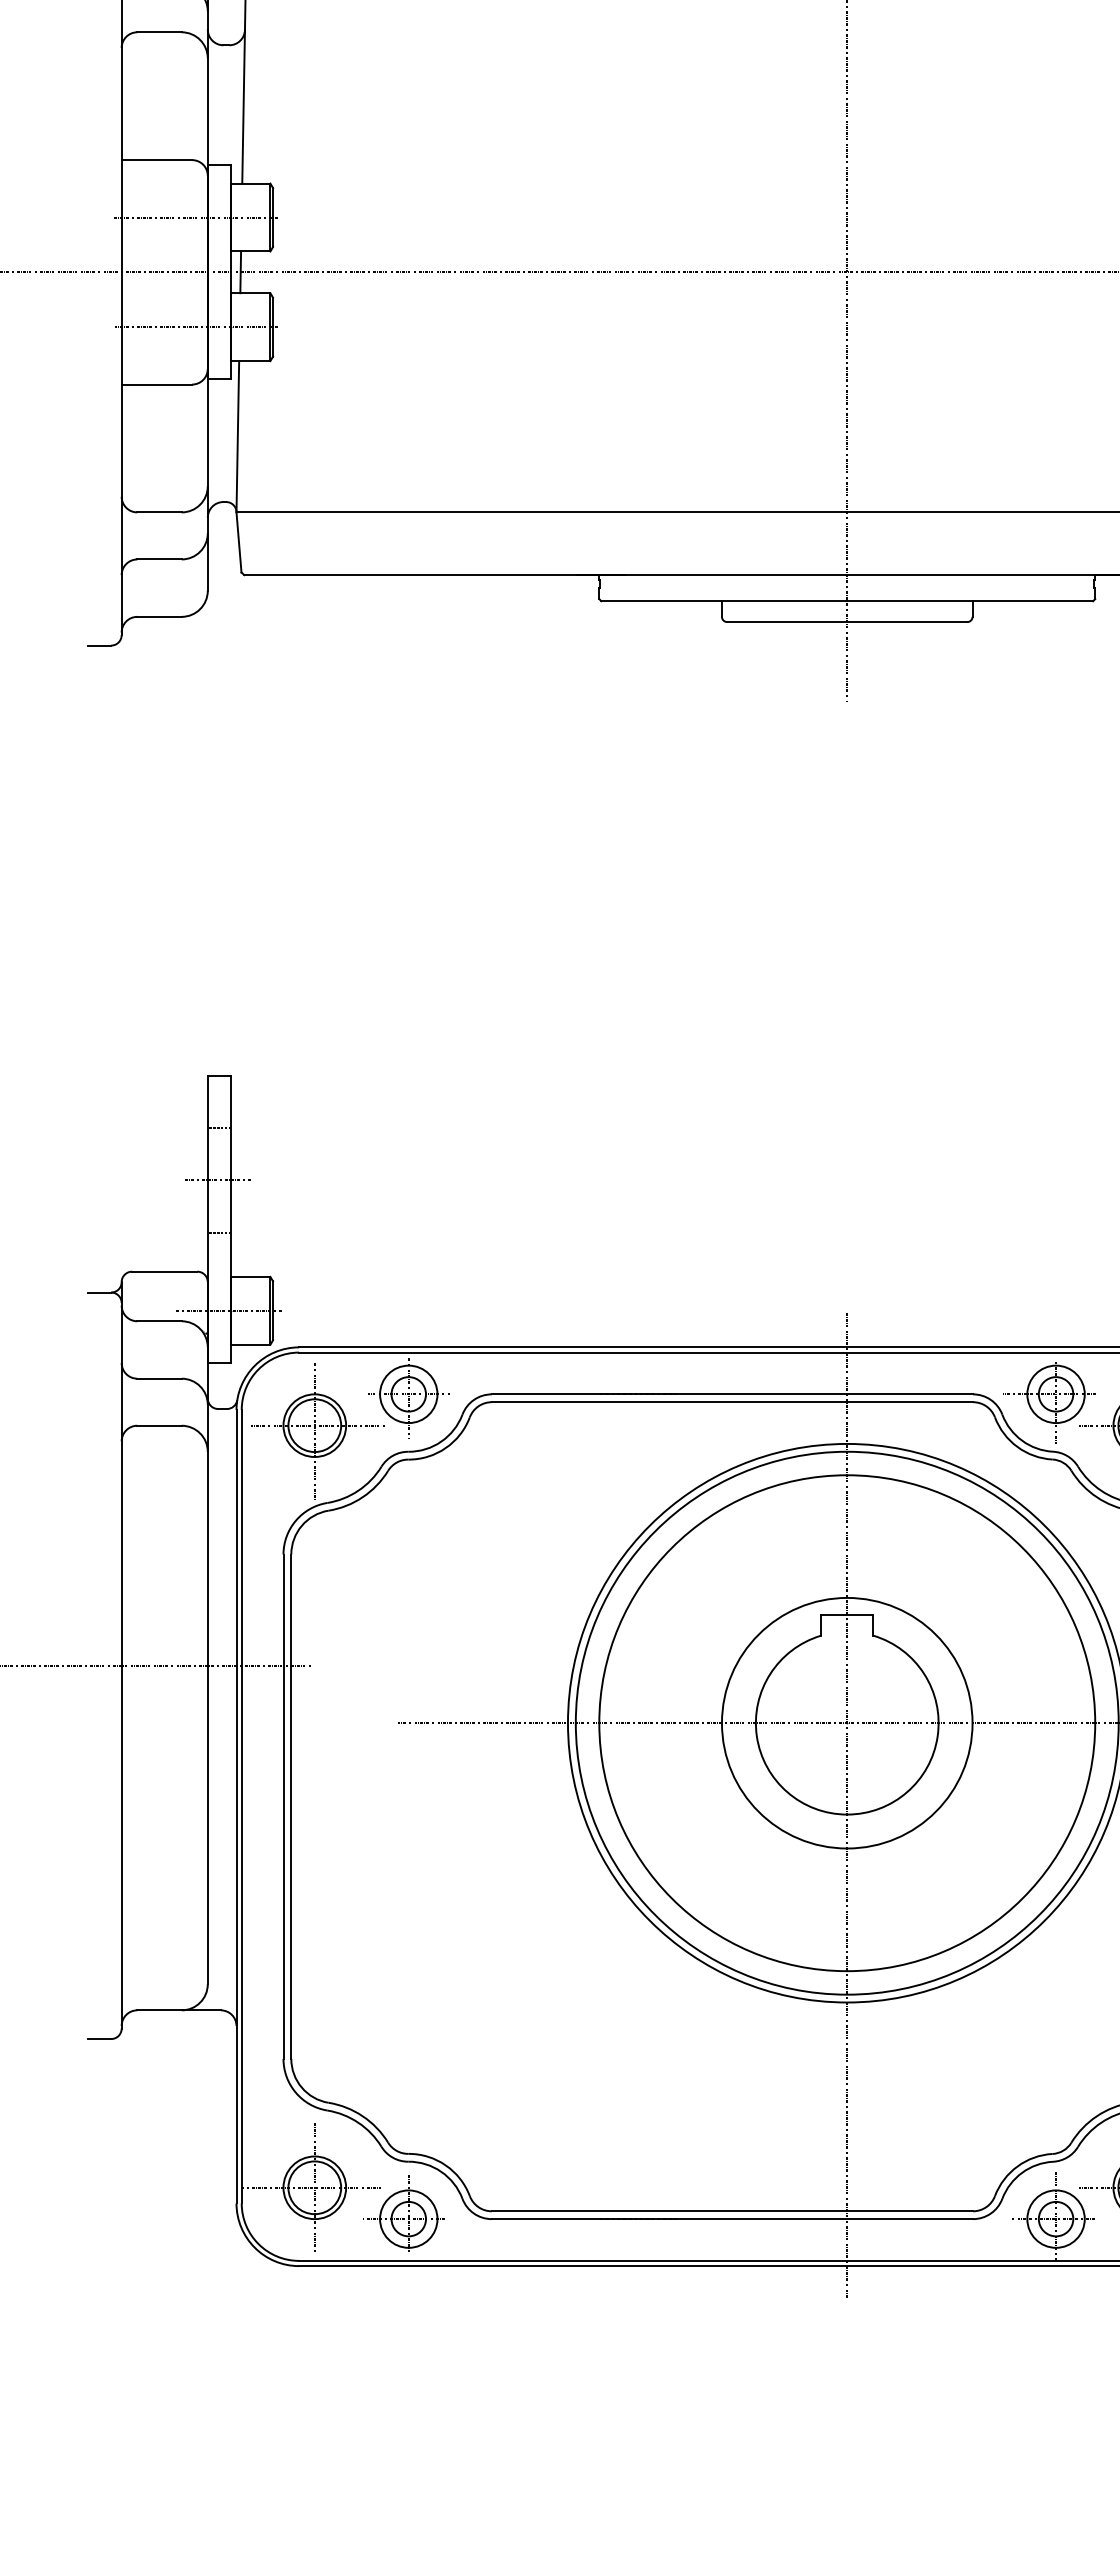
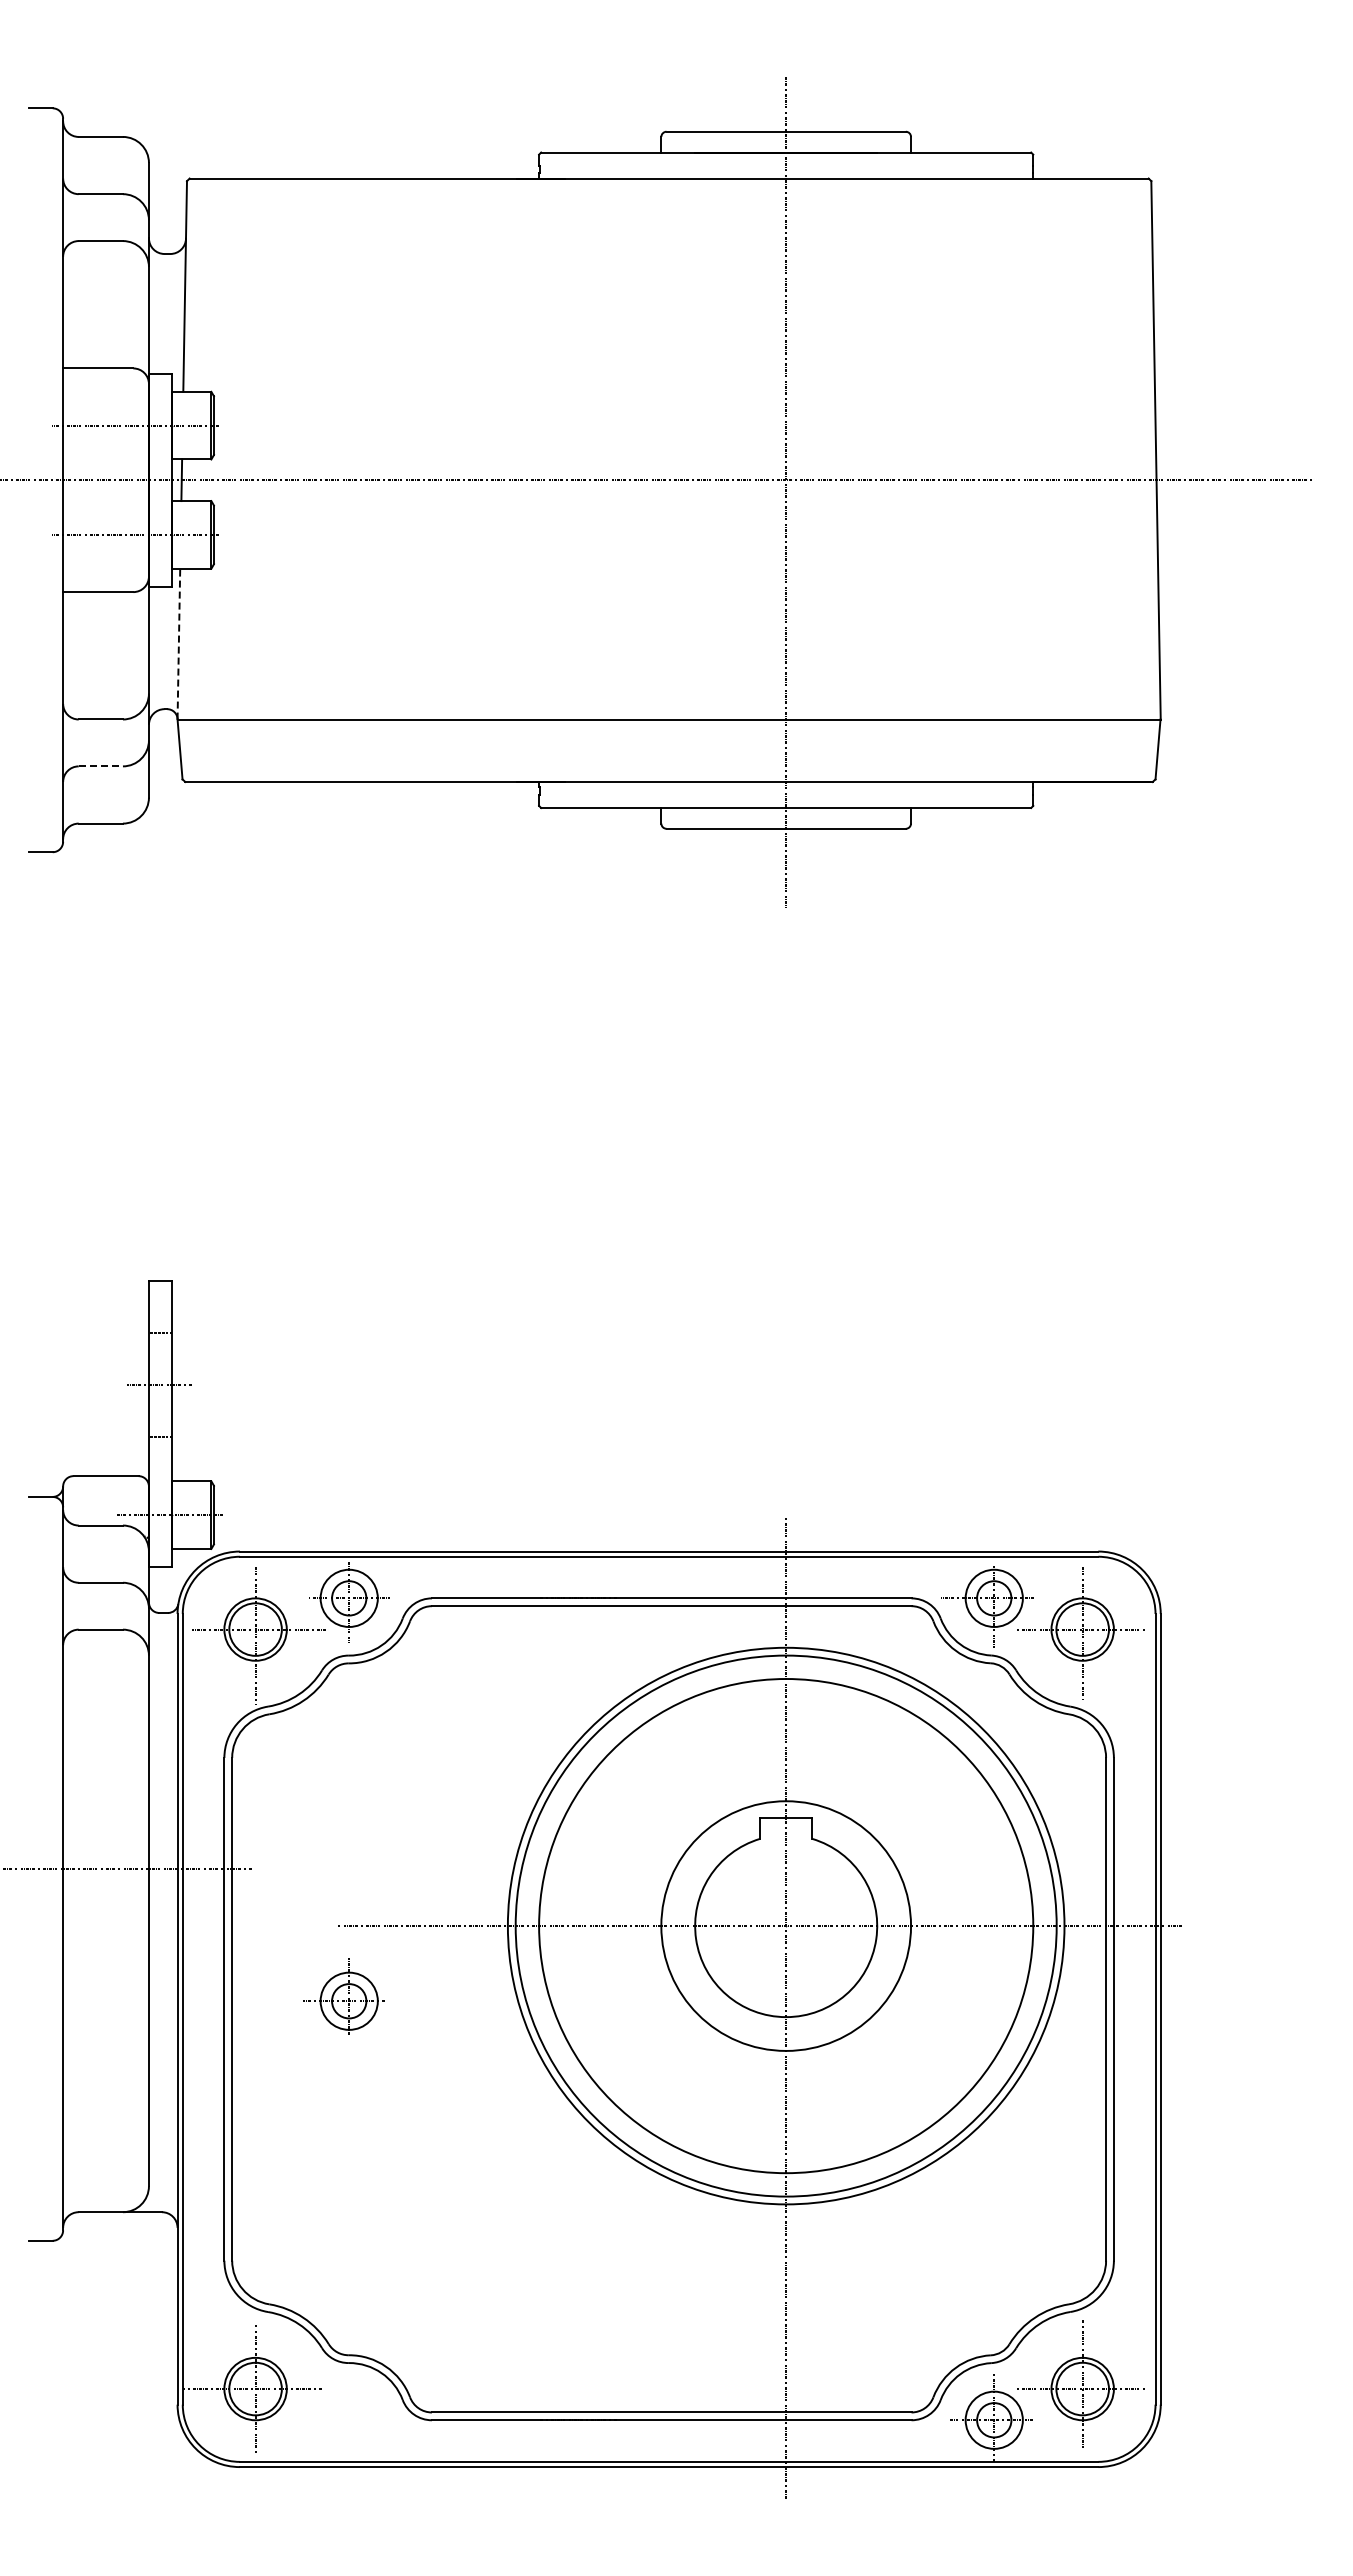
line: (237, 436) -> (178, 643), solid -> dashed
line: (160, 559) -> (101, 766), solid -> dashed
part: (403, 2214) -> (343, 1996), moved

